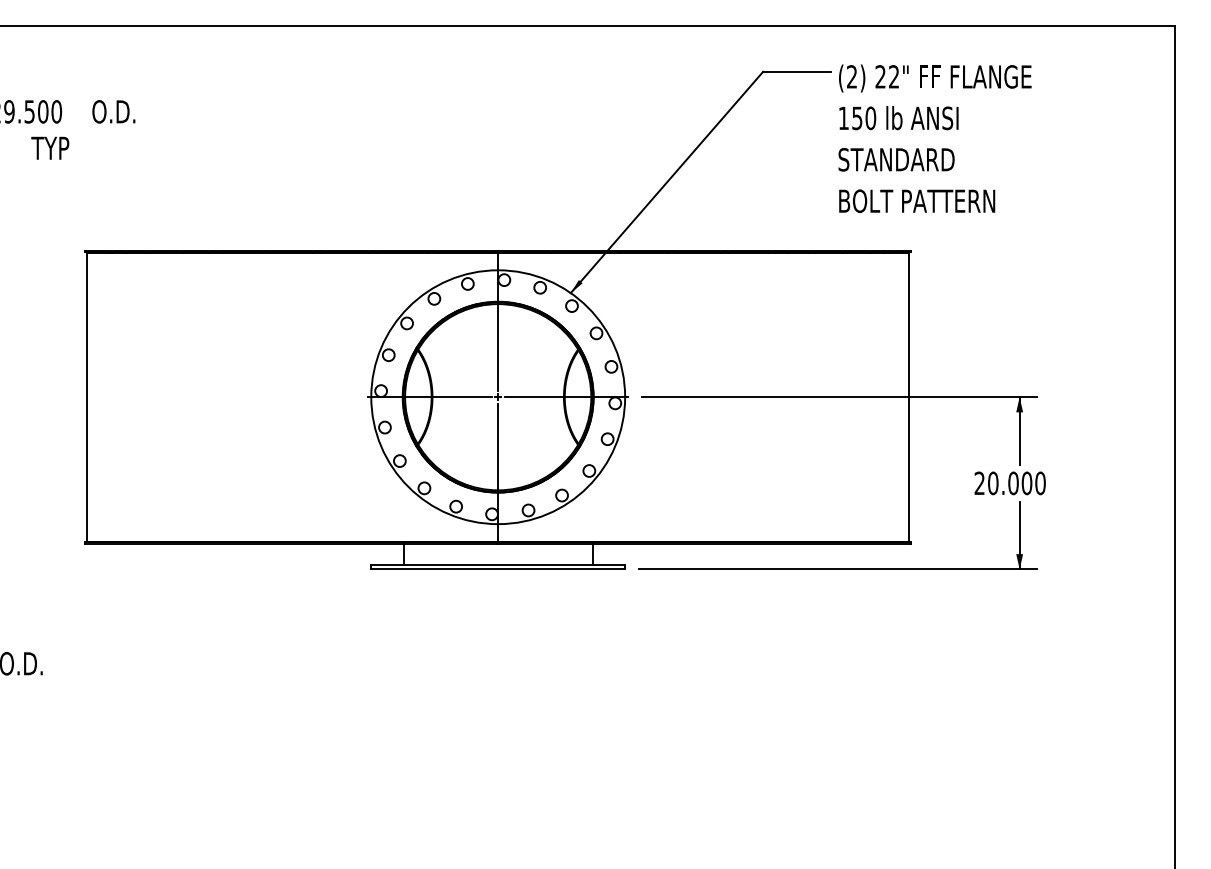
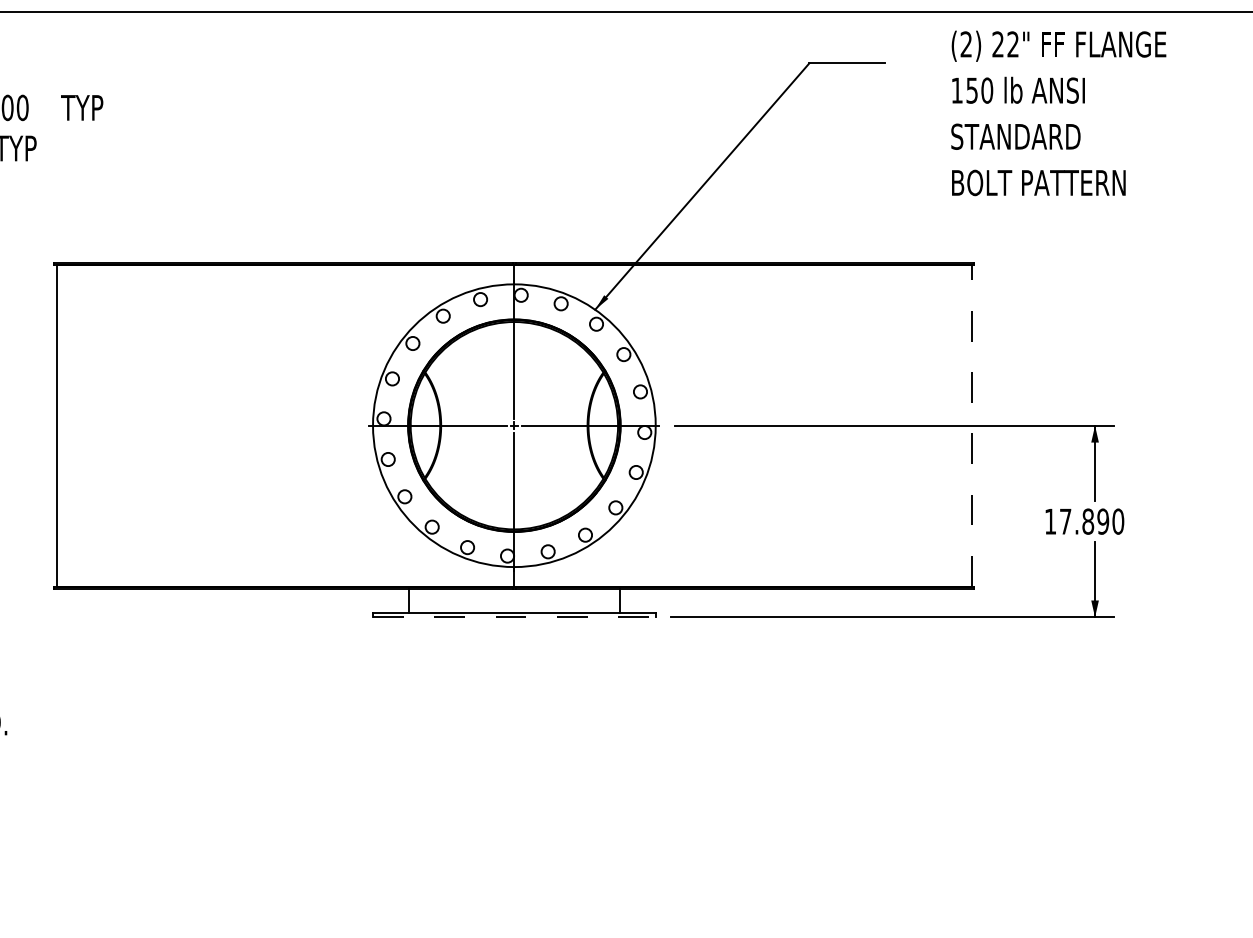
text: (113, 111) -> (85, 107), O.D. -> TYP
text: (934, 138) -> (1058, 113), moved
line: (909, 397) -> (972, 426), solid -> dashed
text: (1003, 483) -> (1077, 521), 20.000 -> 17.890
line: (498, 569) -> (514, 617), solid -> dashed

